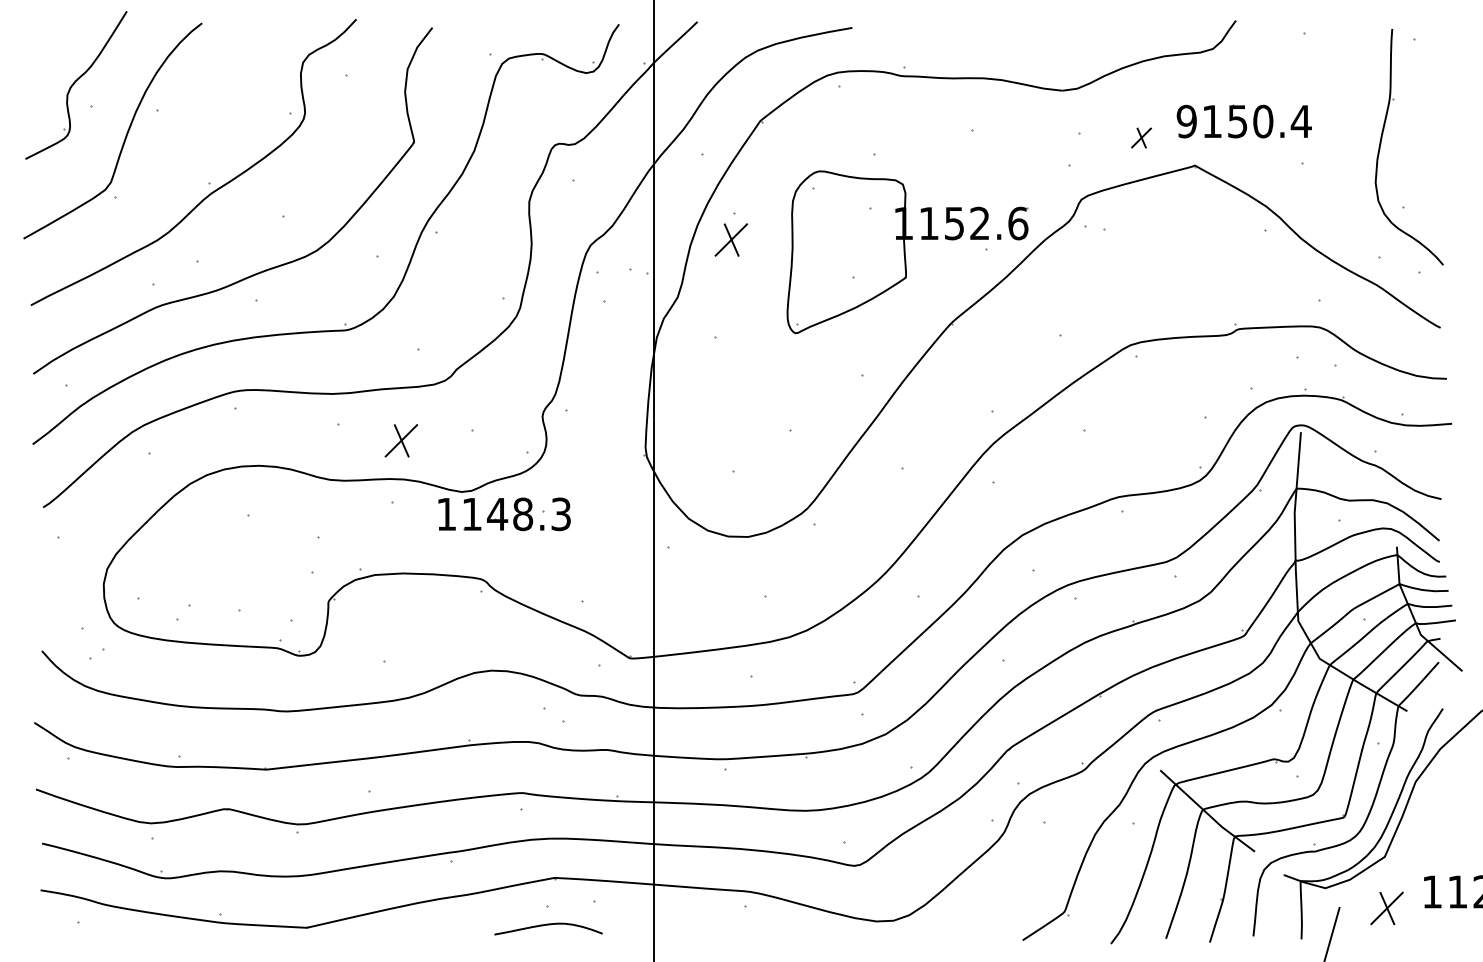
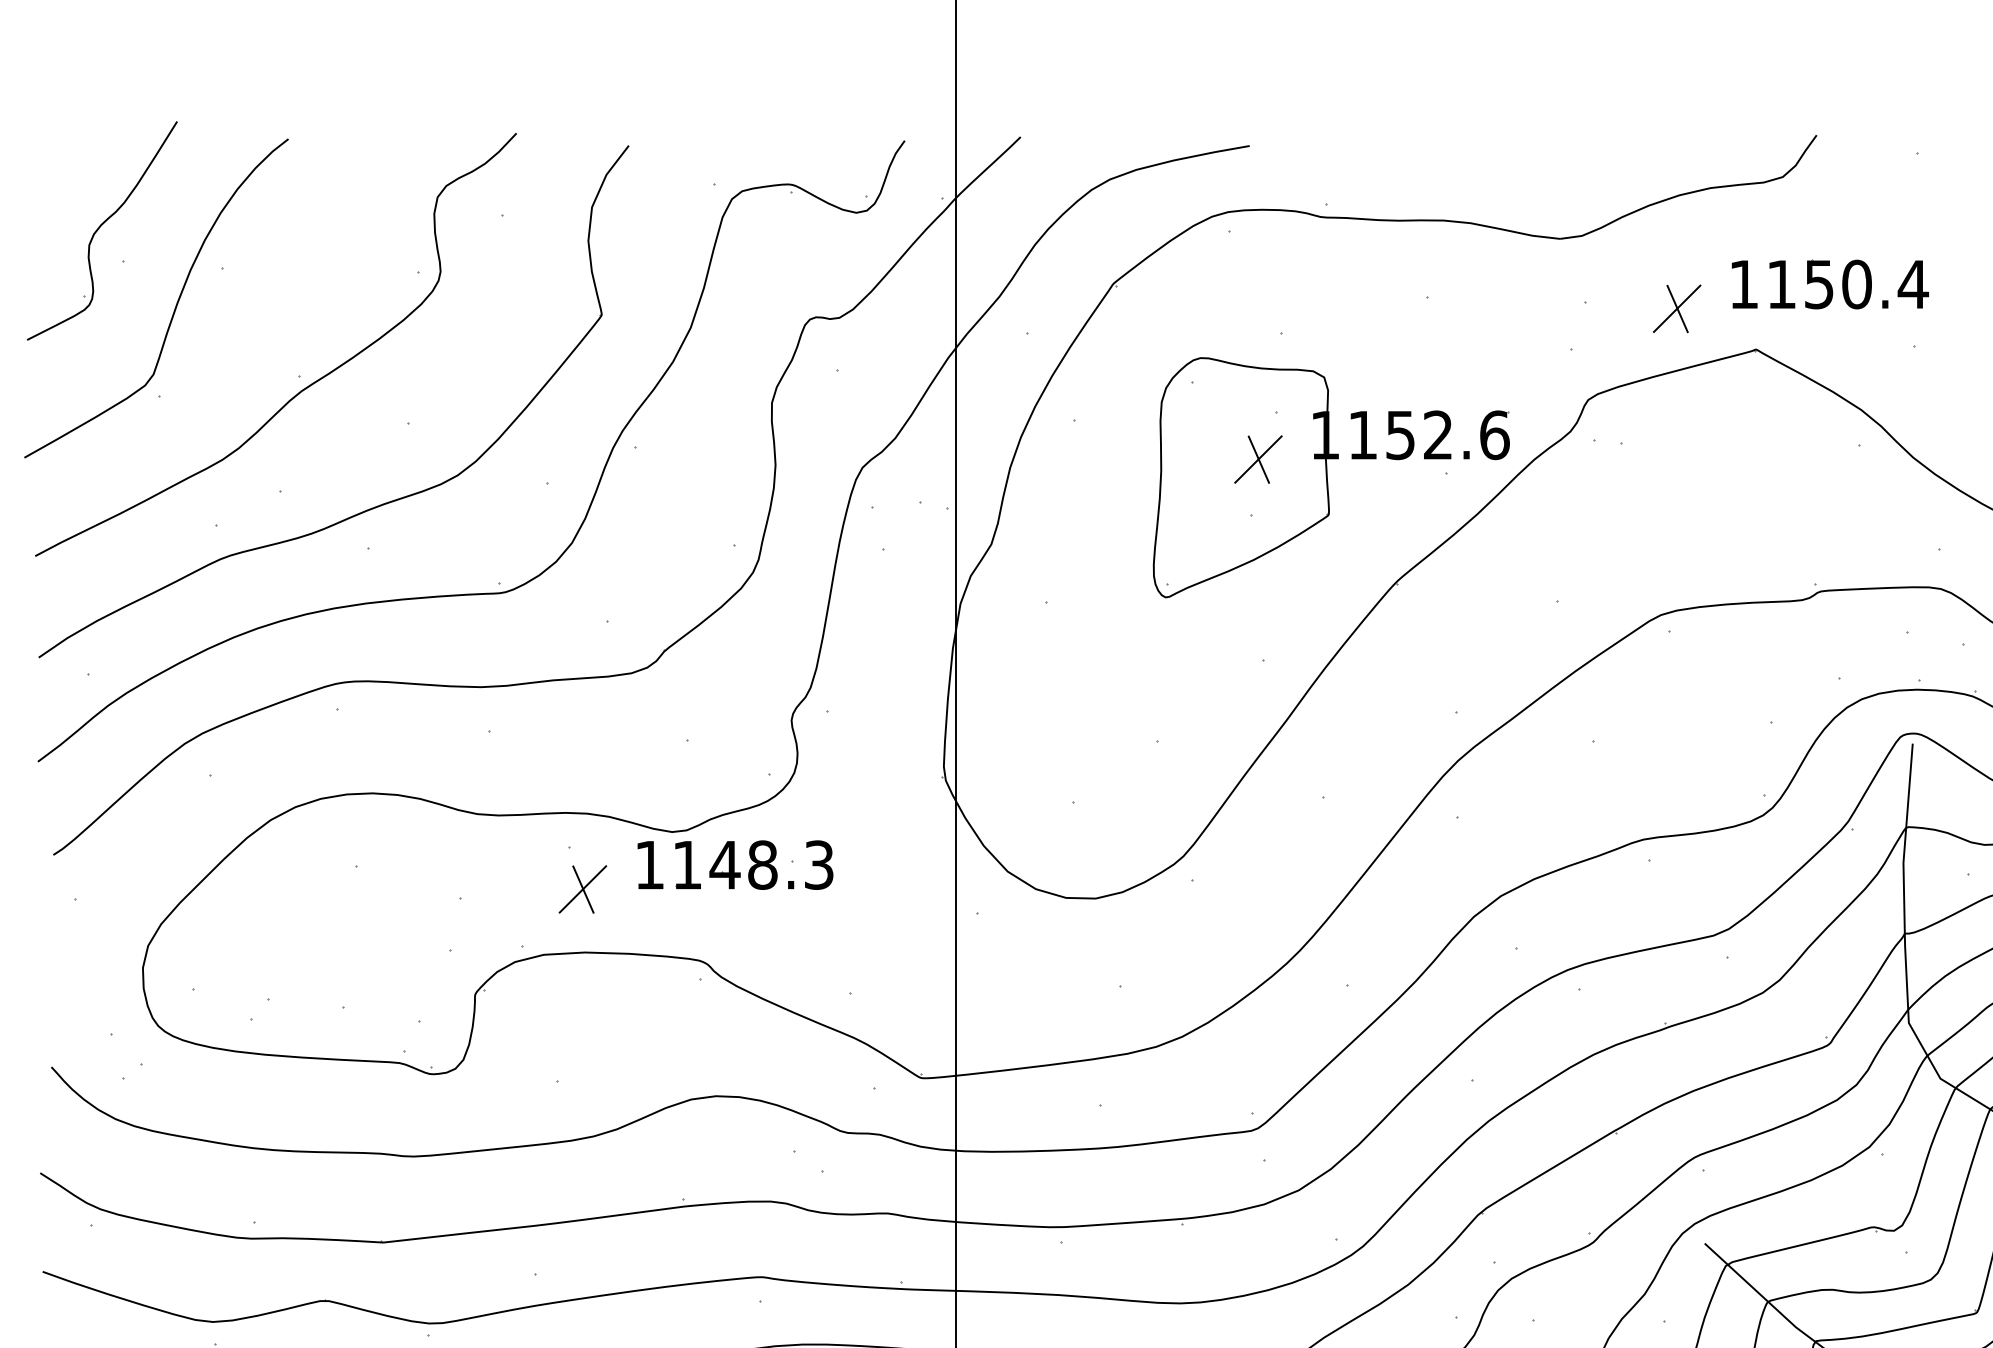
text: (1186, 121) -> (1743, 284), 9150.4 -> 1150.4
part: (1141, 137) -> (1677, 308), size x1.67
part: (731, 239) -> (1258, 458), moved
part: (401, 440) -> (583, 889), moved

